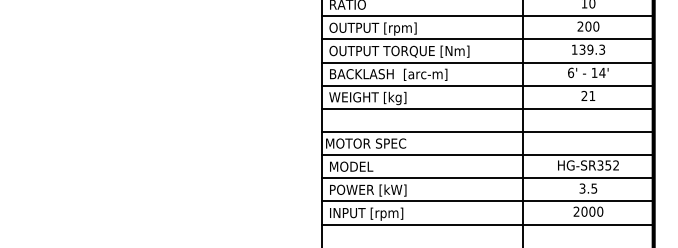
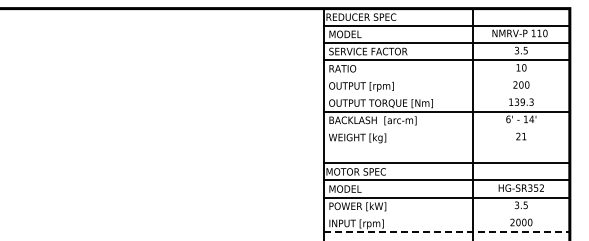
line: (487, 16) -> (446, 77), removed
line: (487, 39) -> (446, 94), removed
line: (487, 85) -> (446, 128), removed
line: (487, 109) -> (446, 146), removed
line: (487, 200) -> (446, 214), removed
line: (488, 225) -> (447, 232), solid -> dashed

